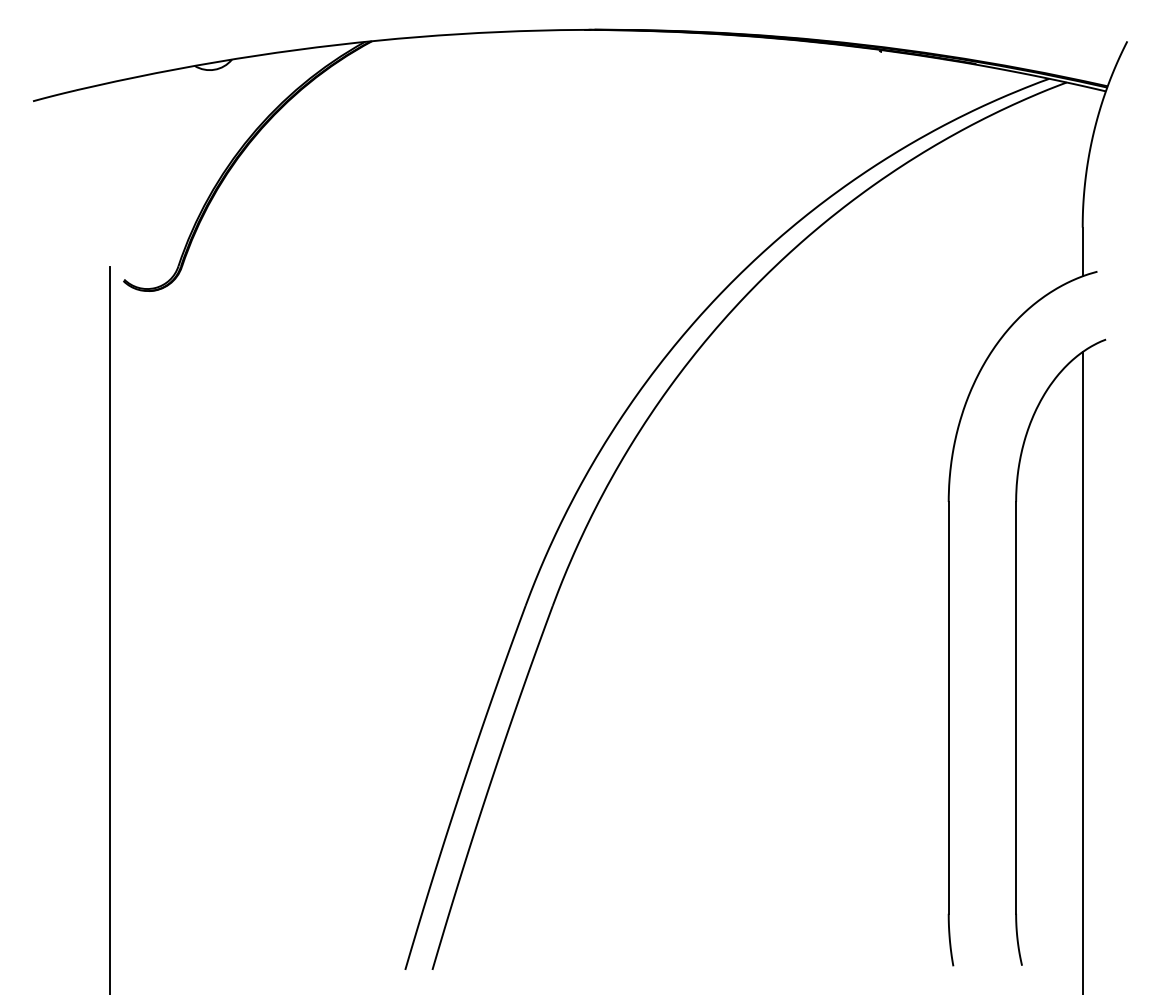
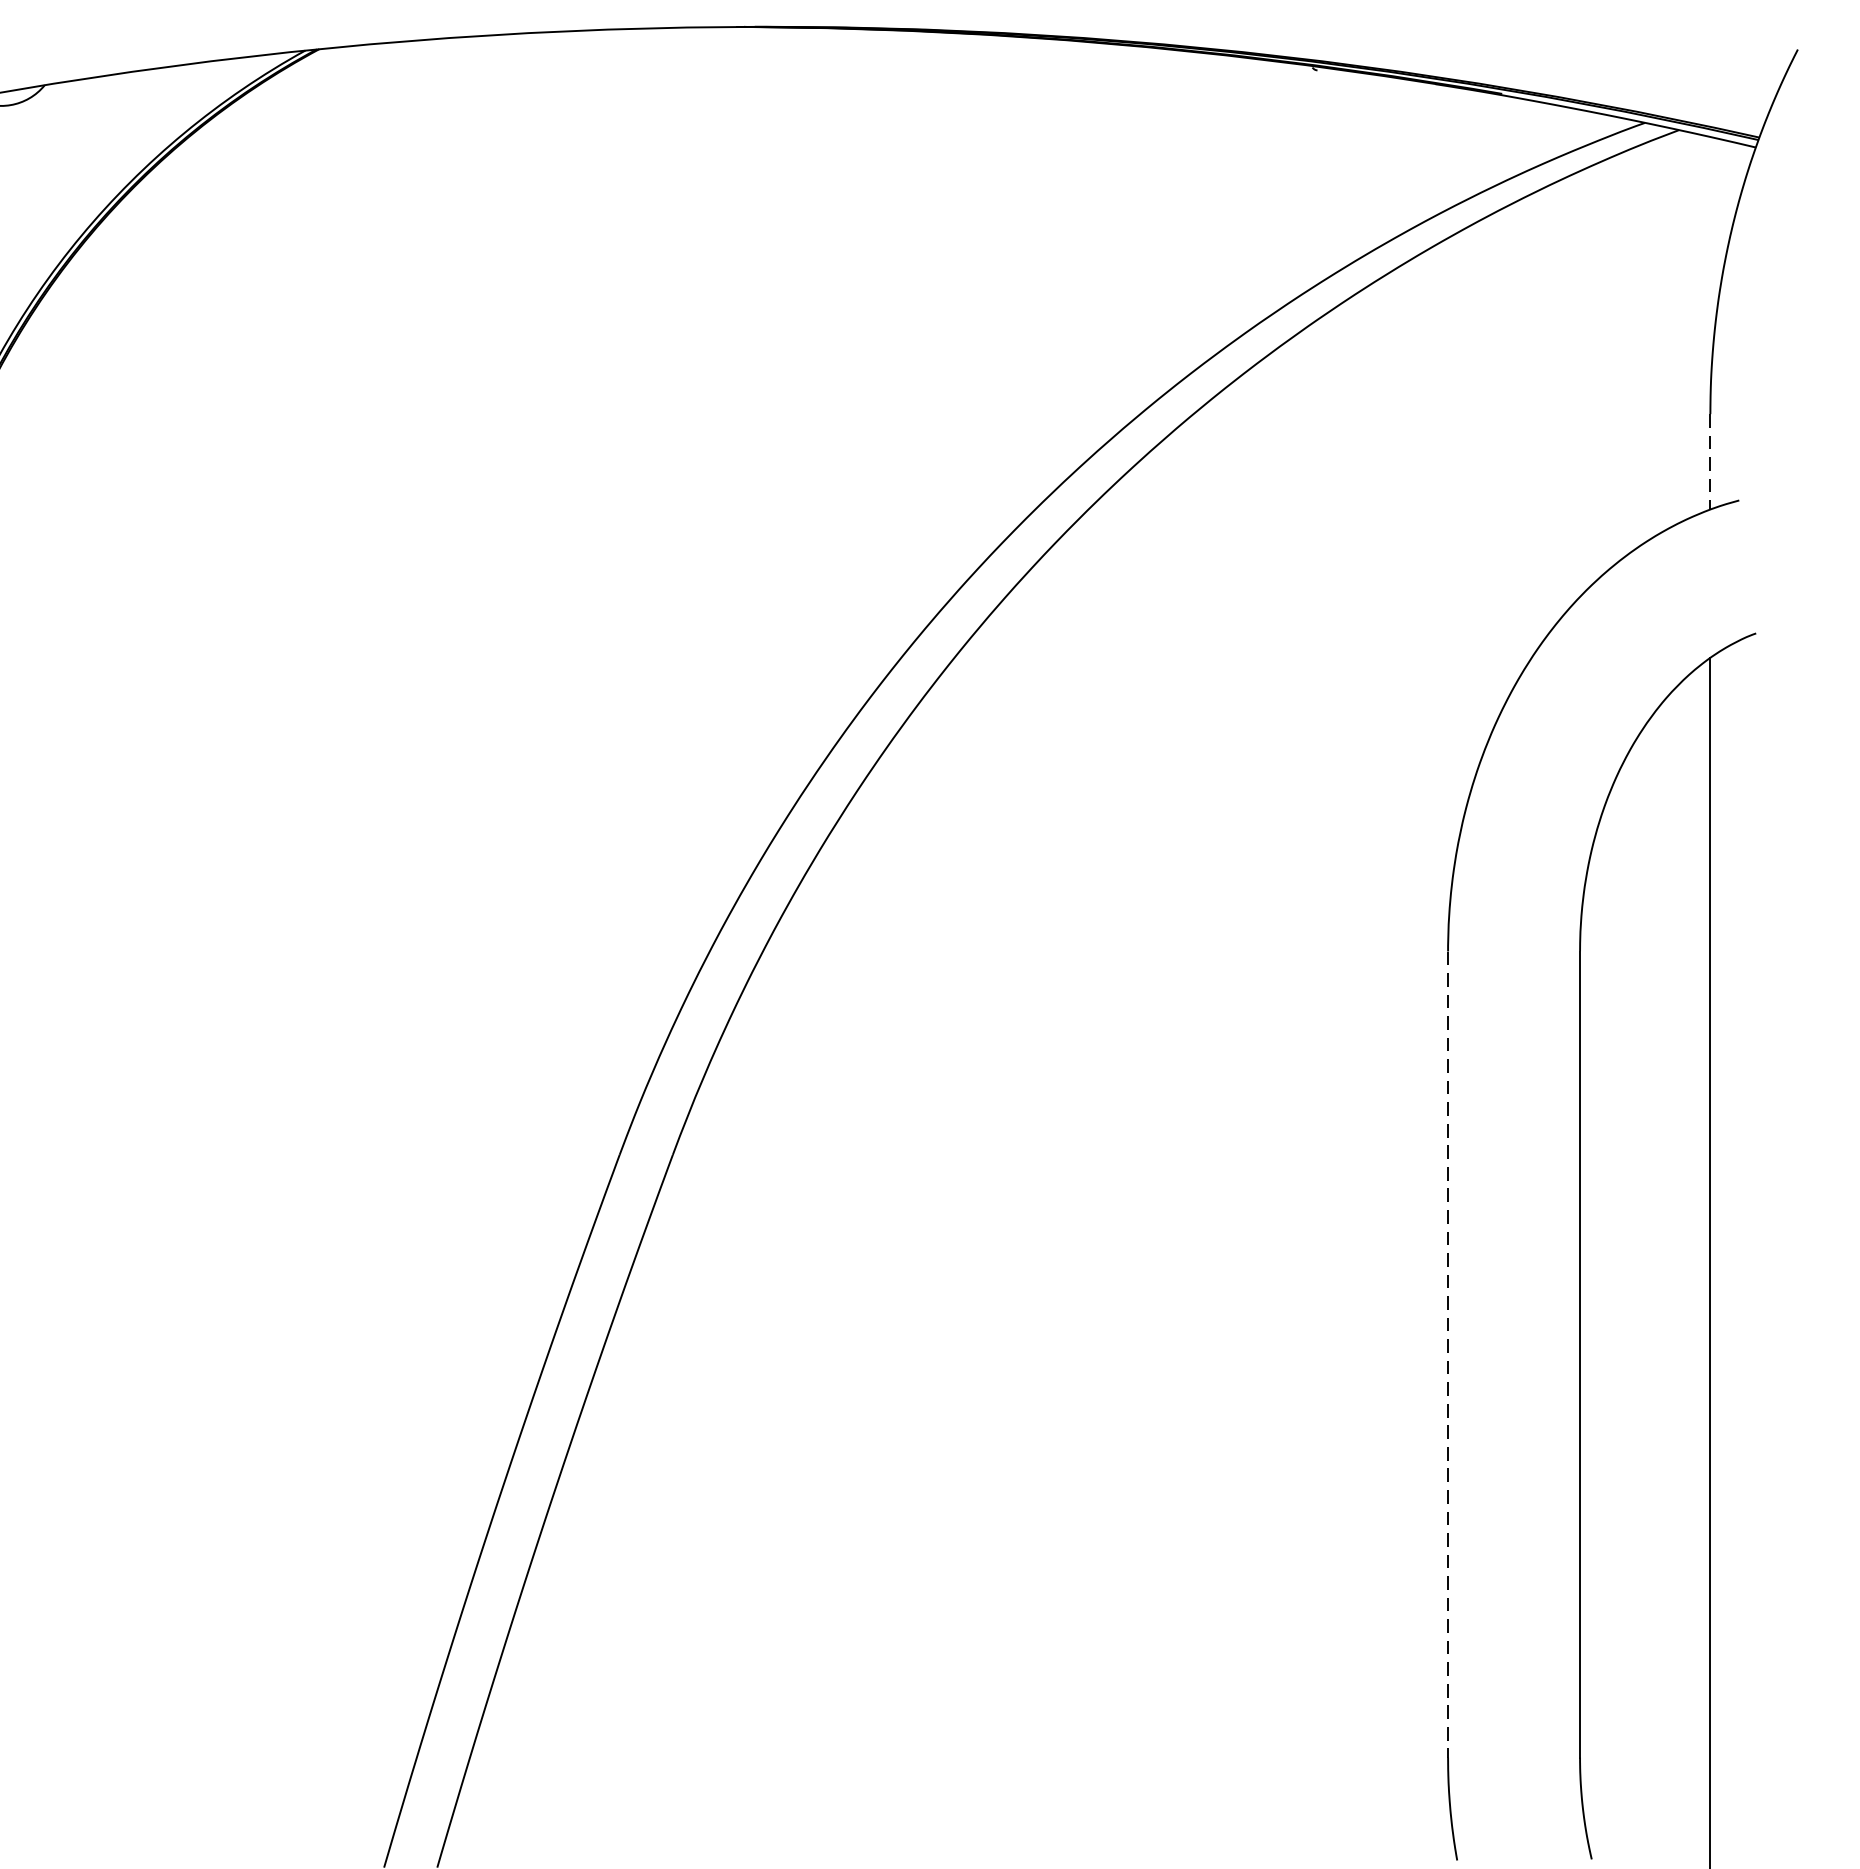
line: (1082, 252) -> (1710, 462), solid -> dashed
line: (948, 707) -> (1447, 1353), solid -> dashed

